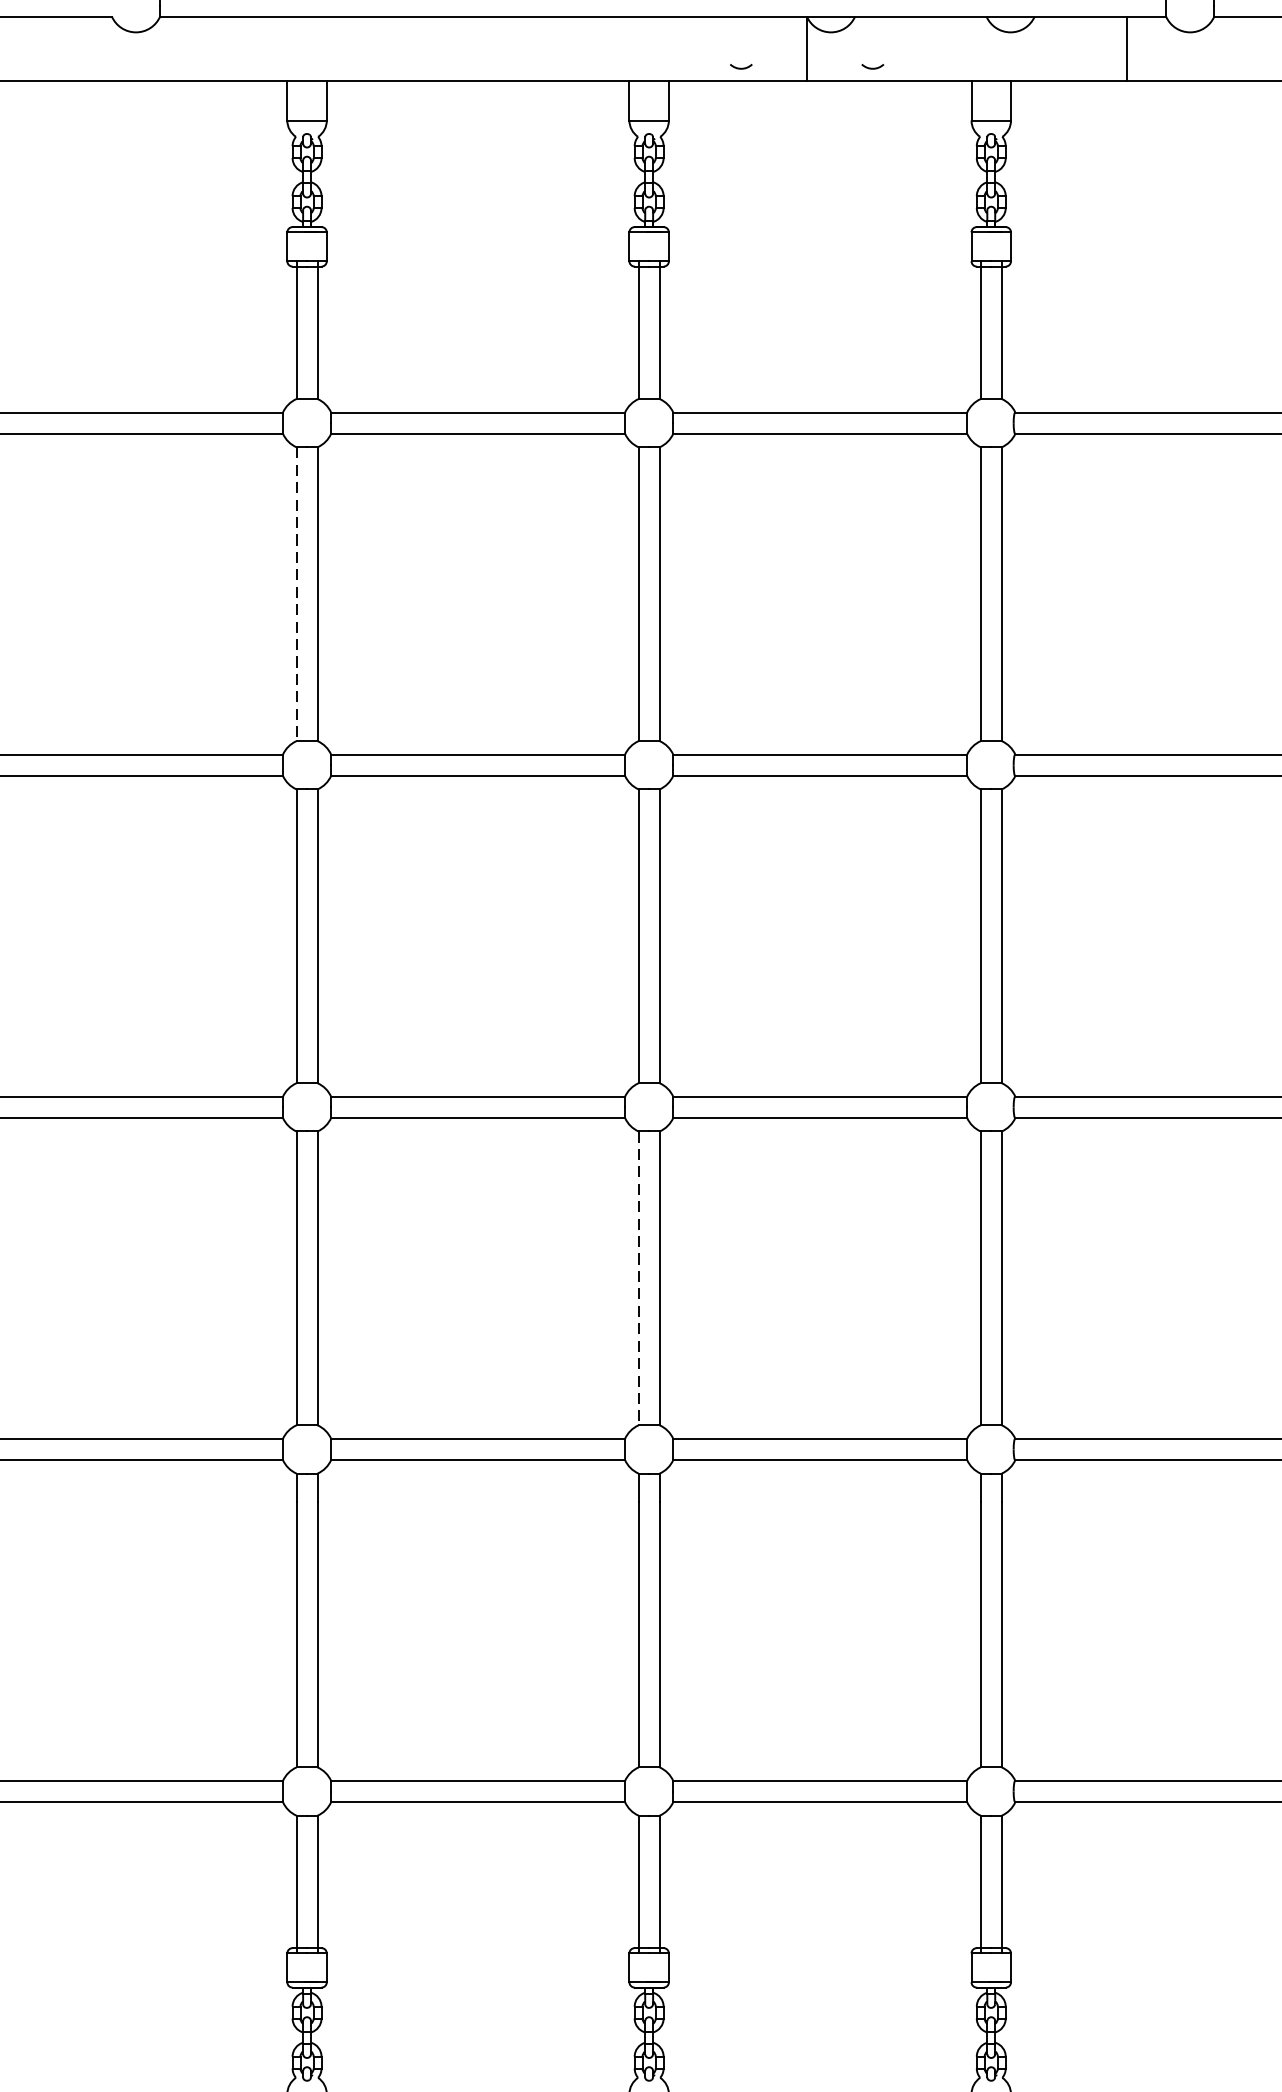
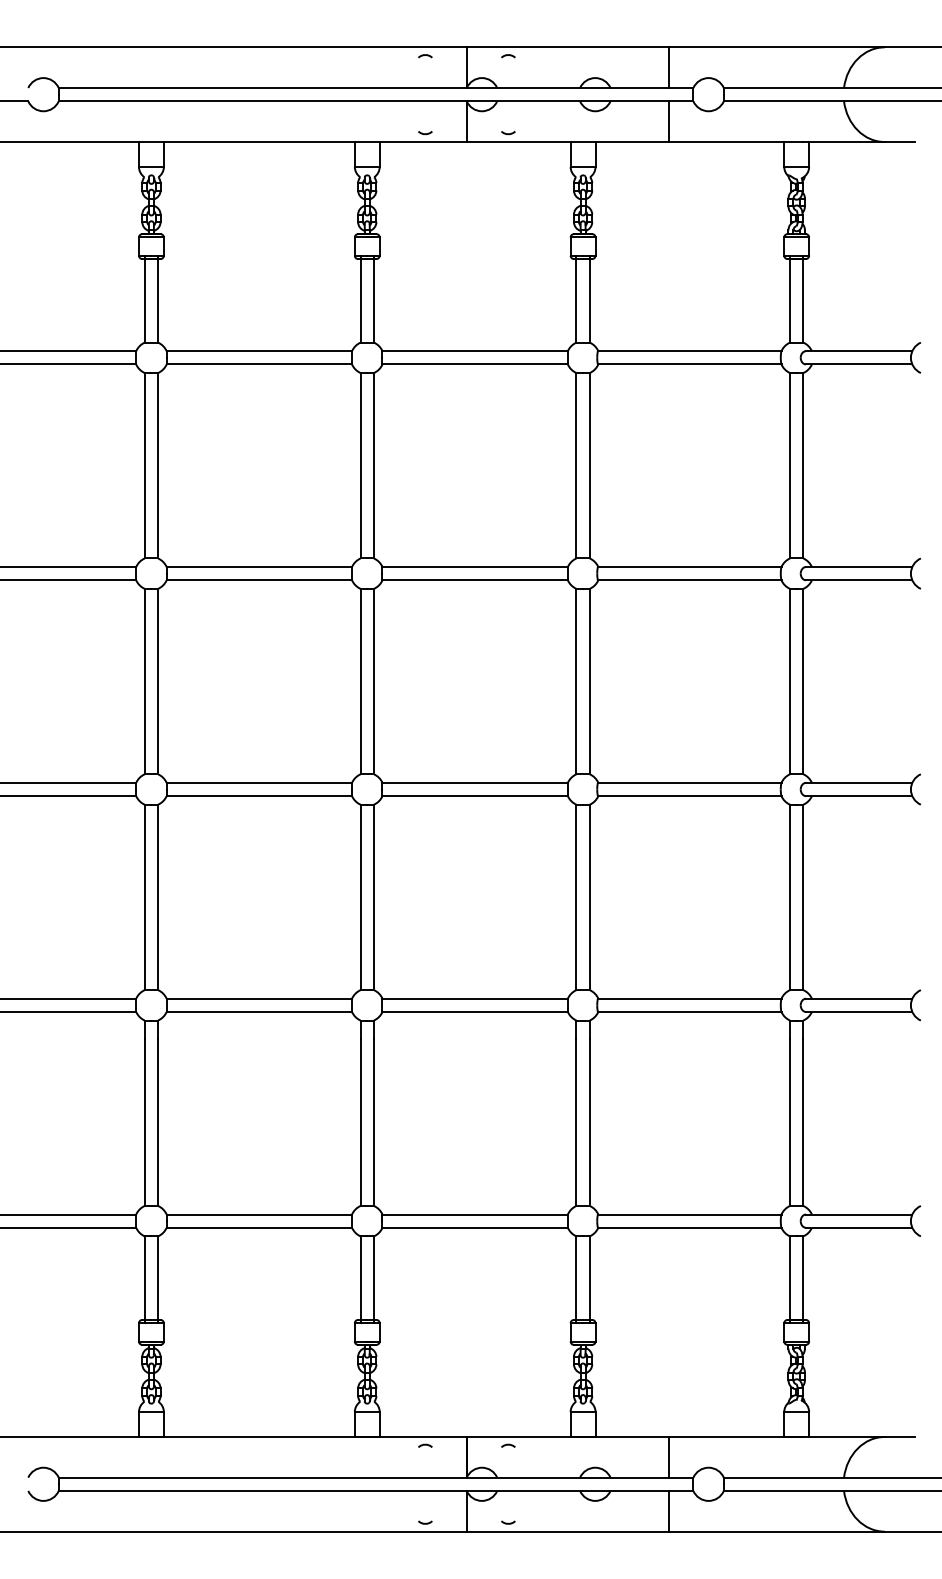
line: (296, 593) -> (144, 465), dashed -> solid
line: (638, 1278) -> (360, 897), dashed -> solid

